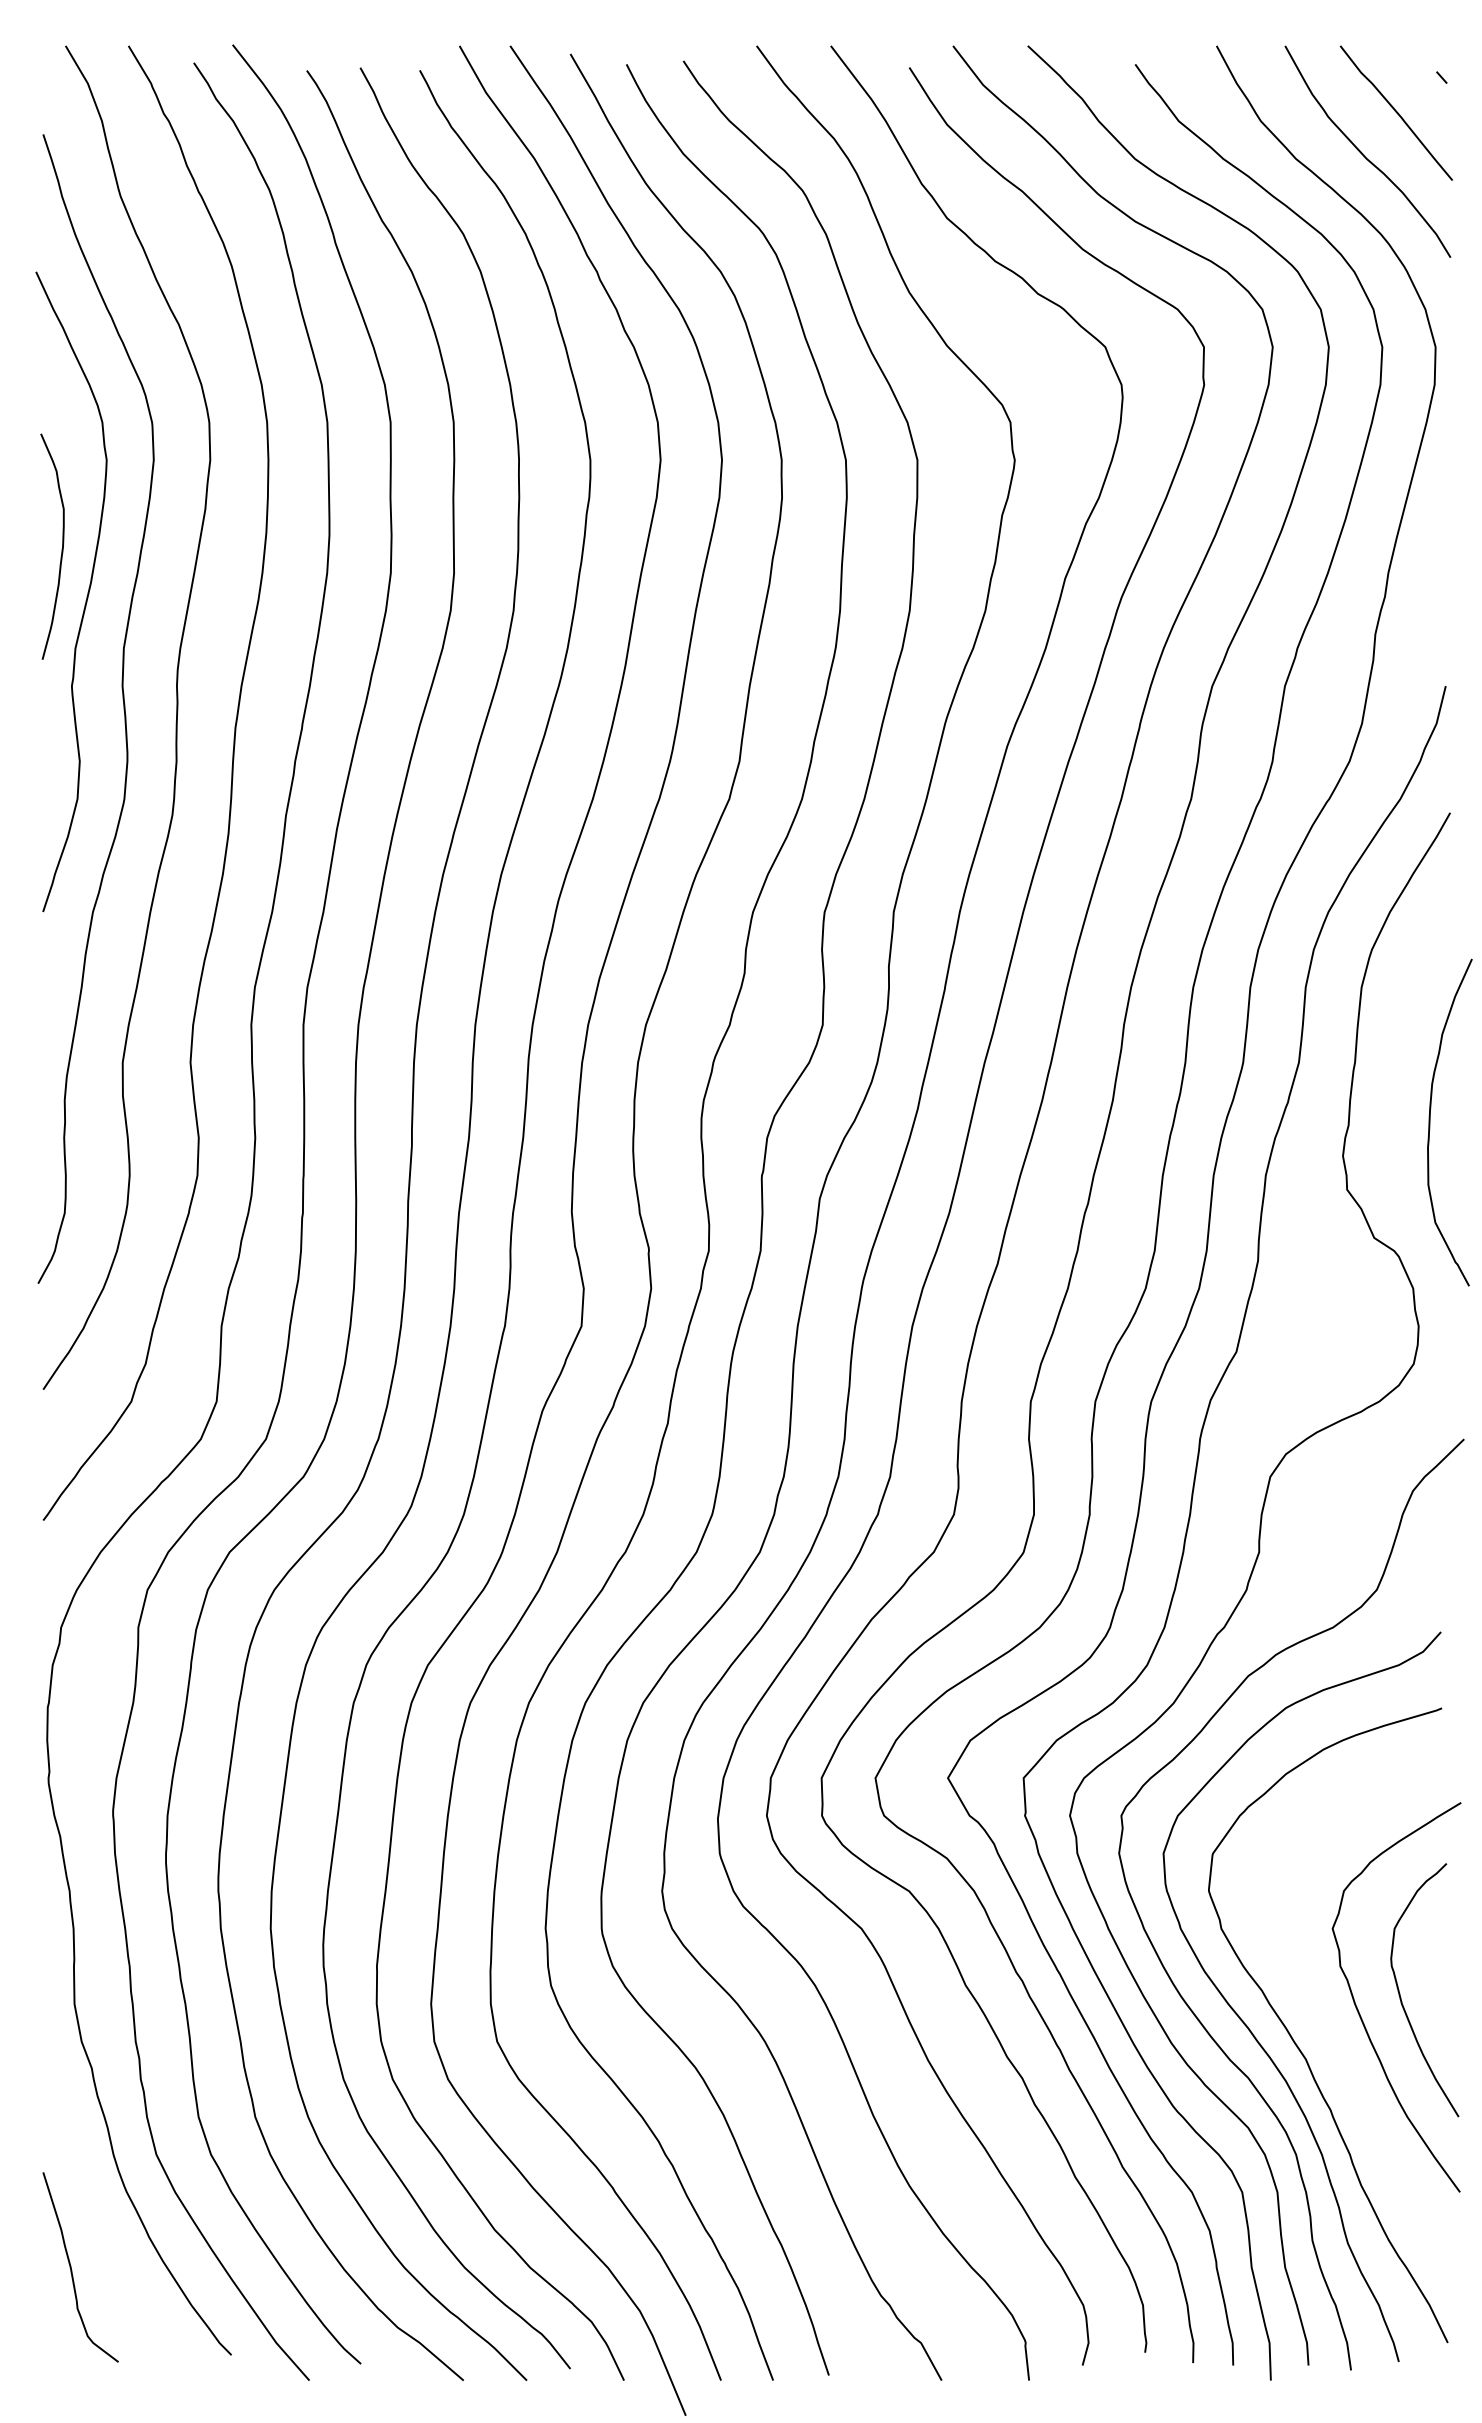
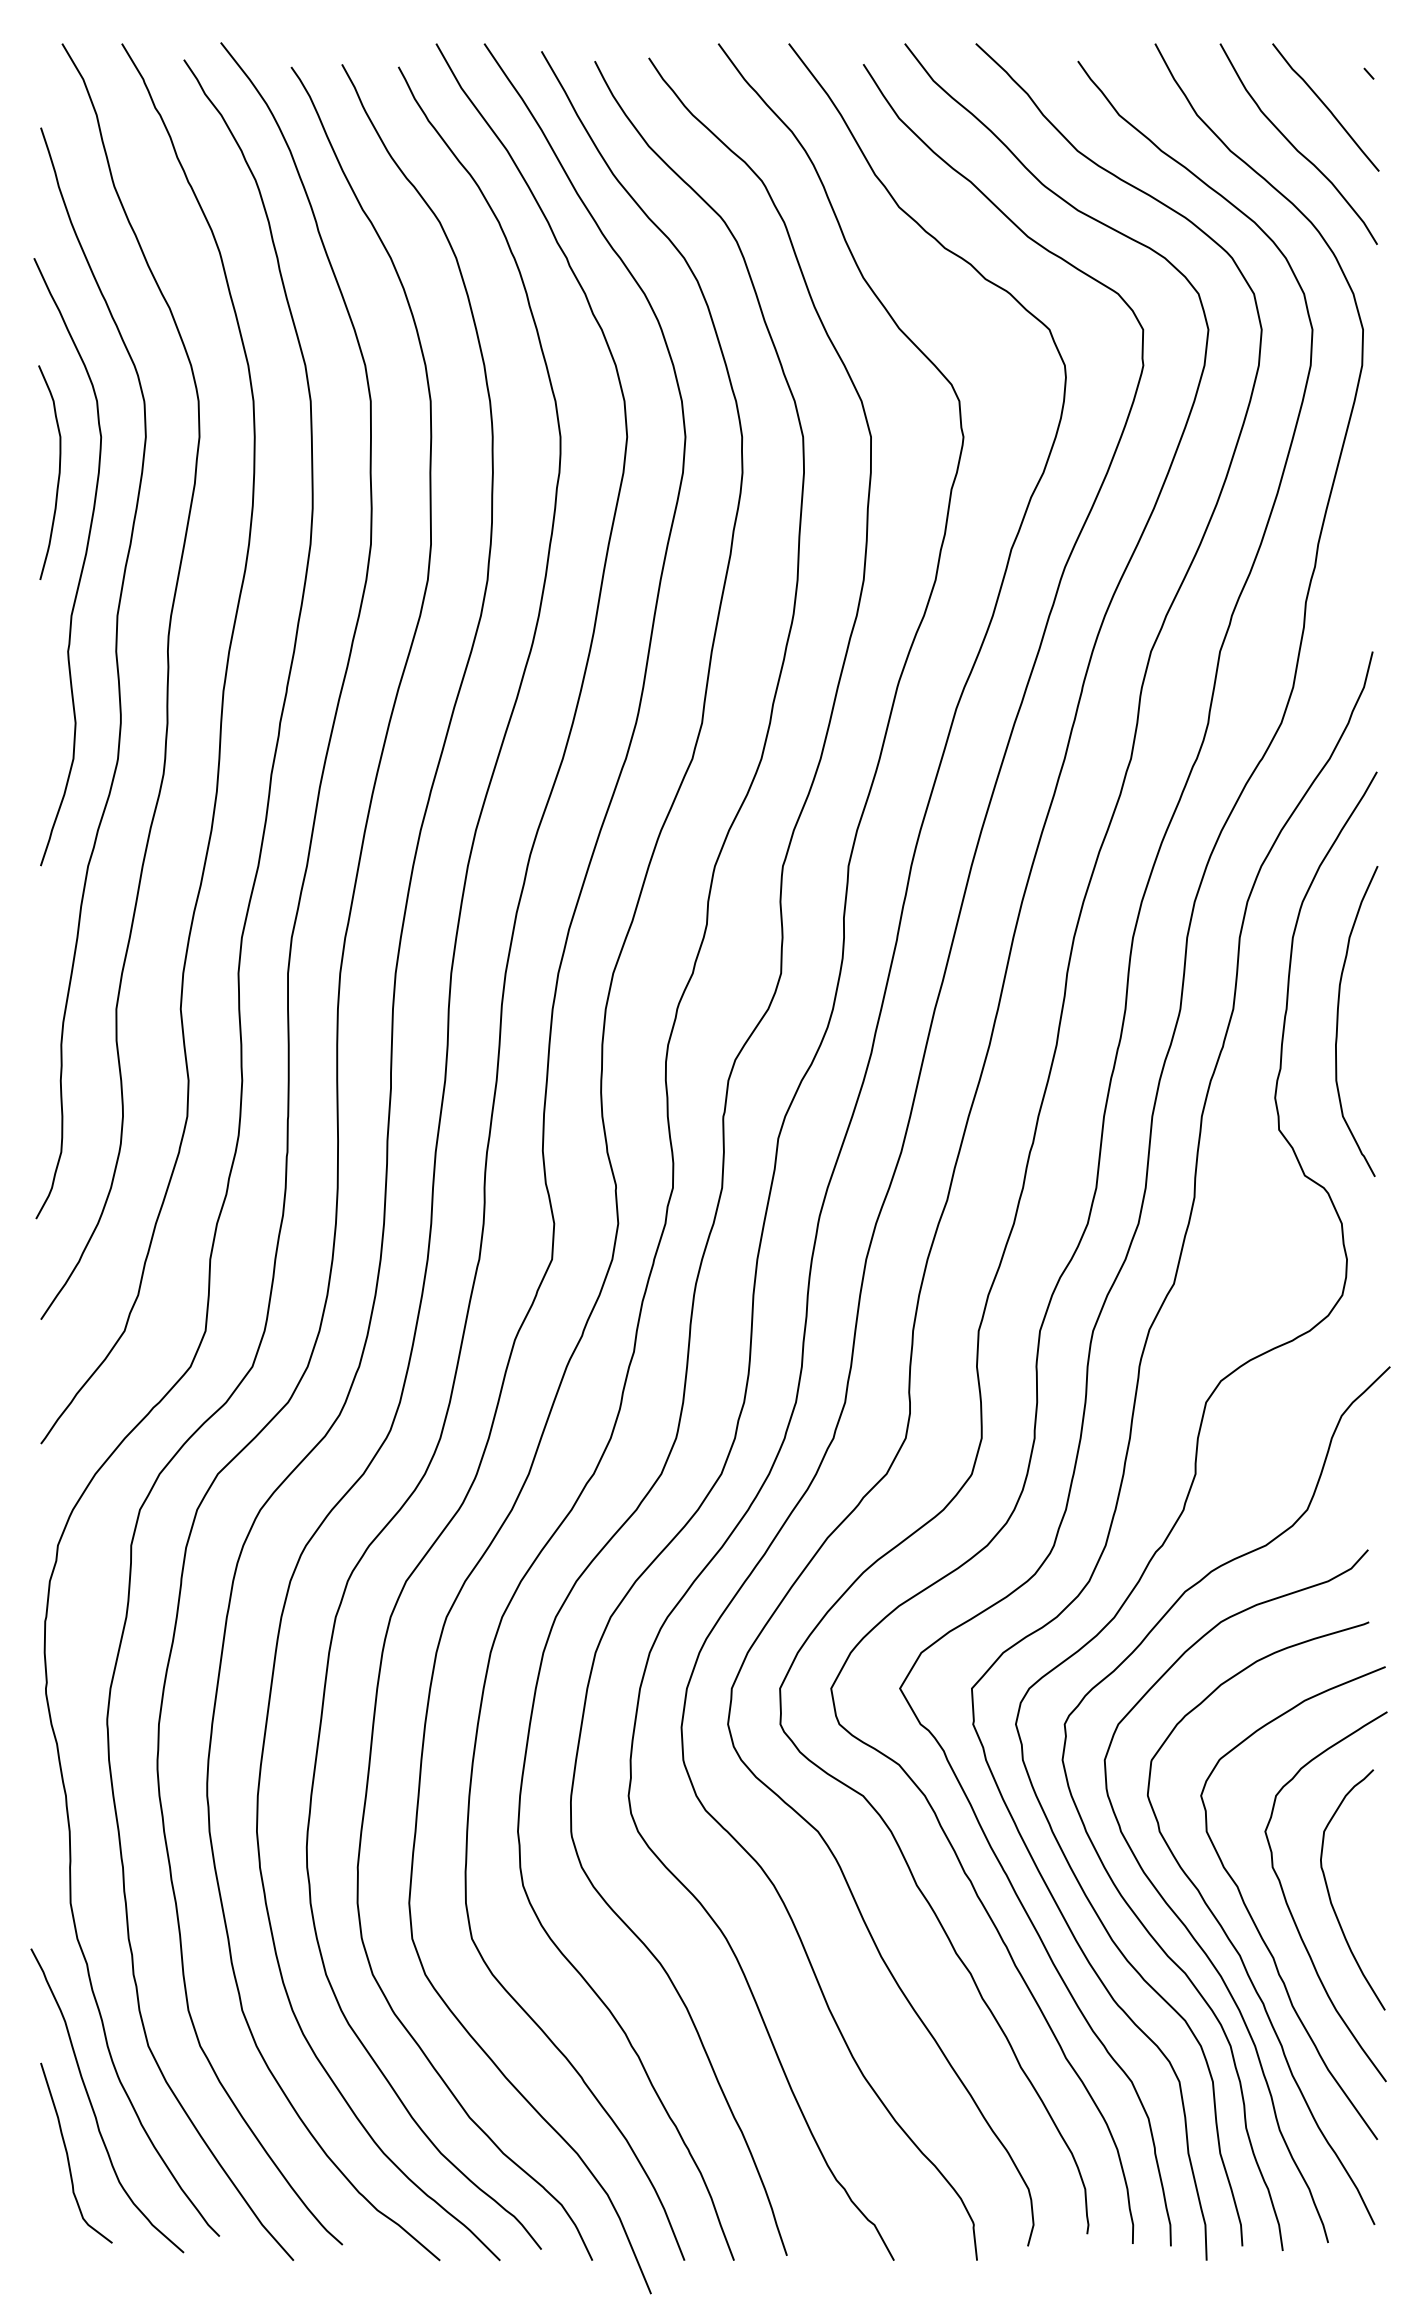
curve: (61, 548) -> (58, 474), moved
curve: (1430, 1122) -> (1338, 1021), moved
curve: (1321, 2023) -> (1254, 1921), added
curve: (97, 2216) -> (92, 2104), added

